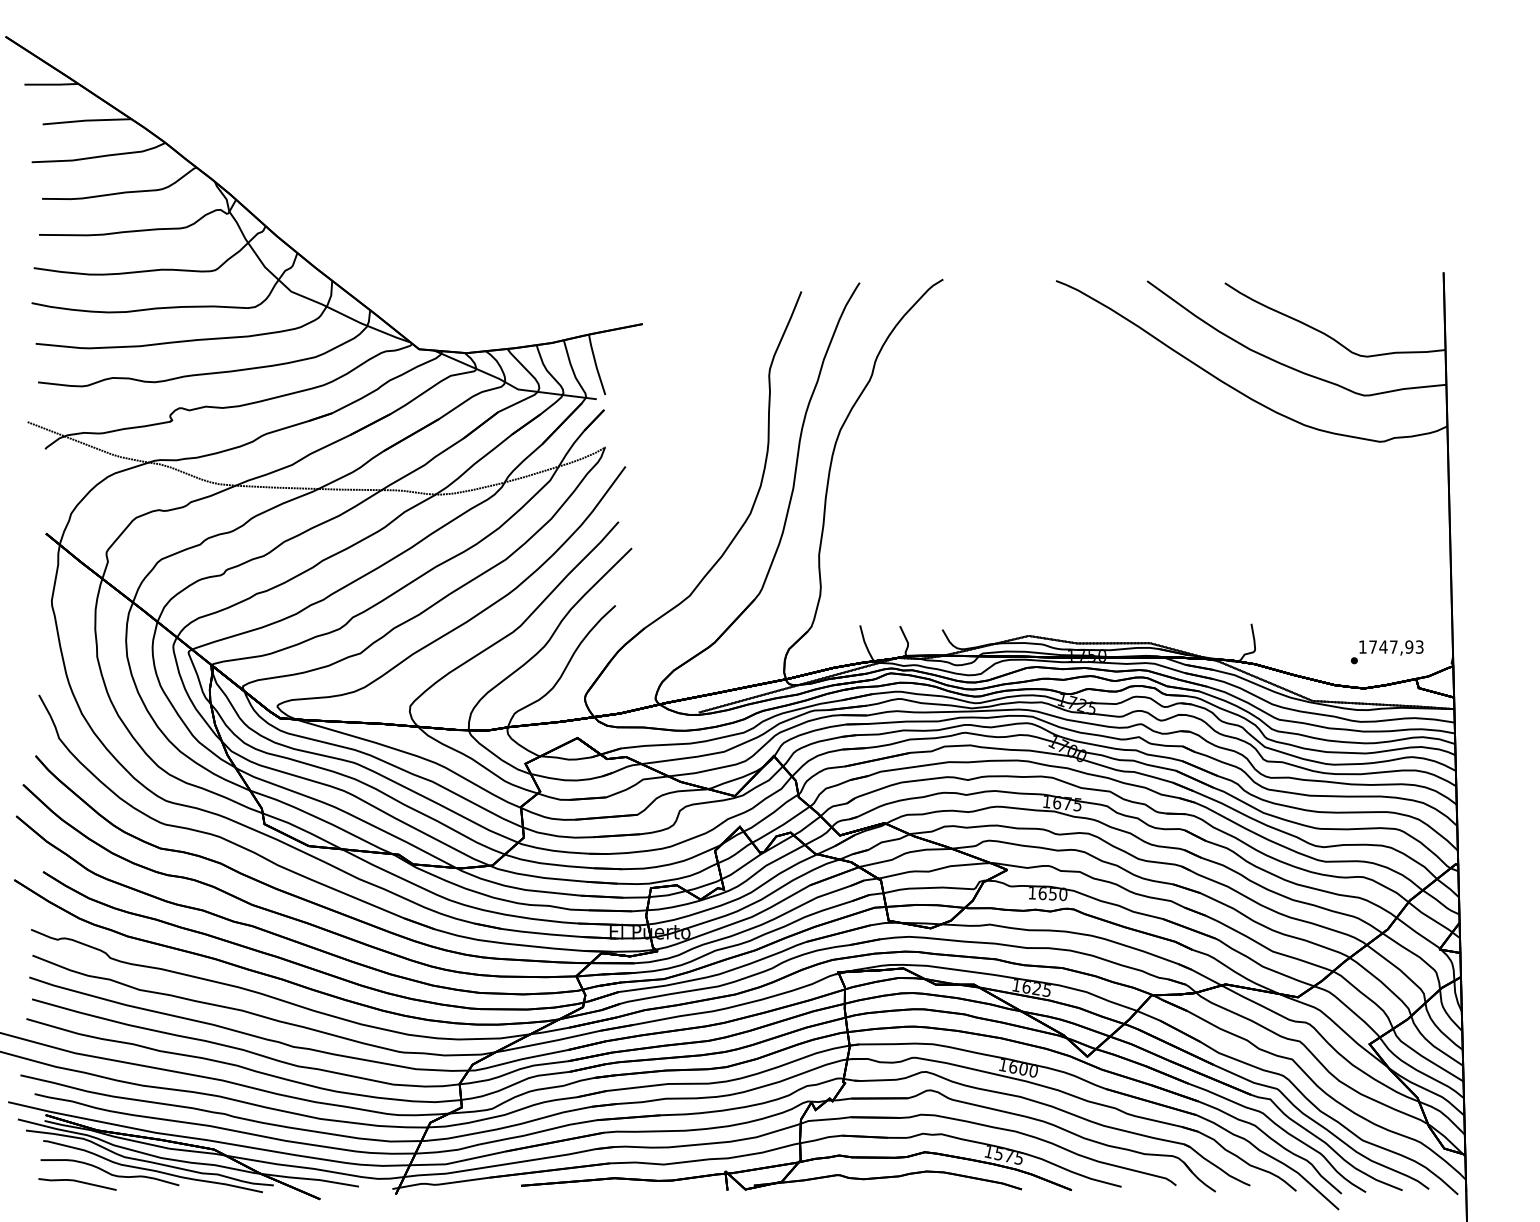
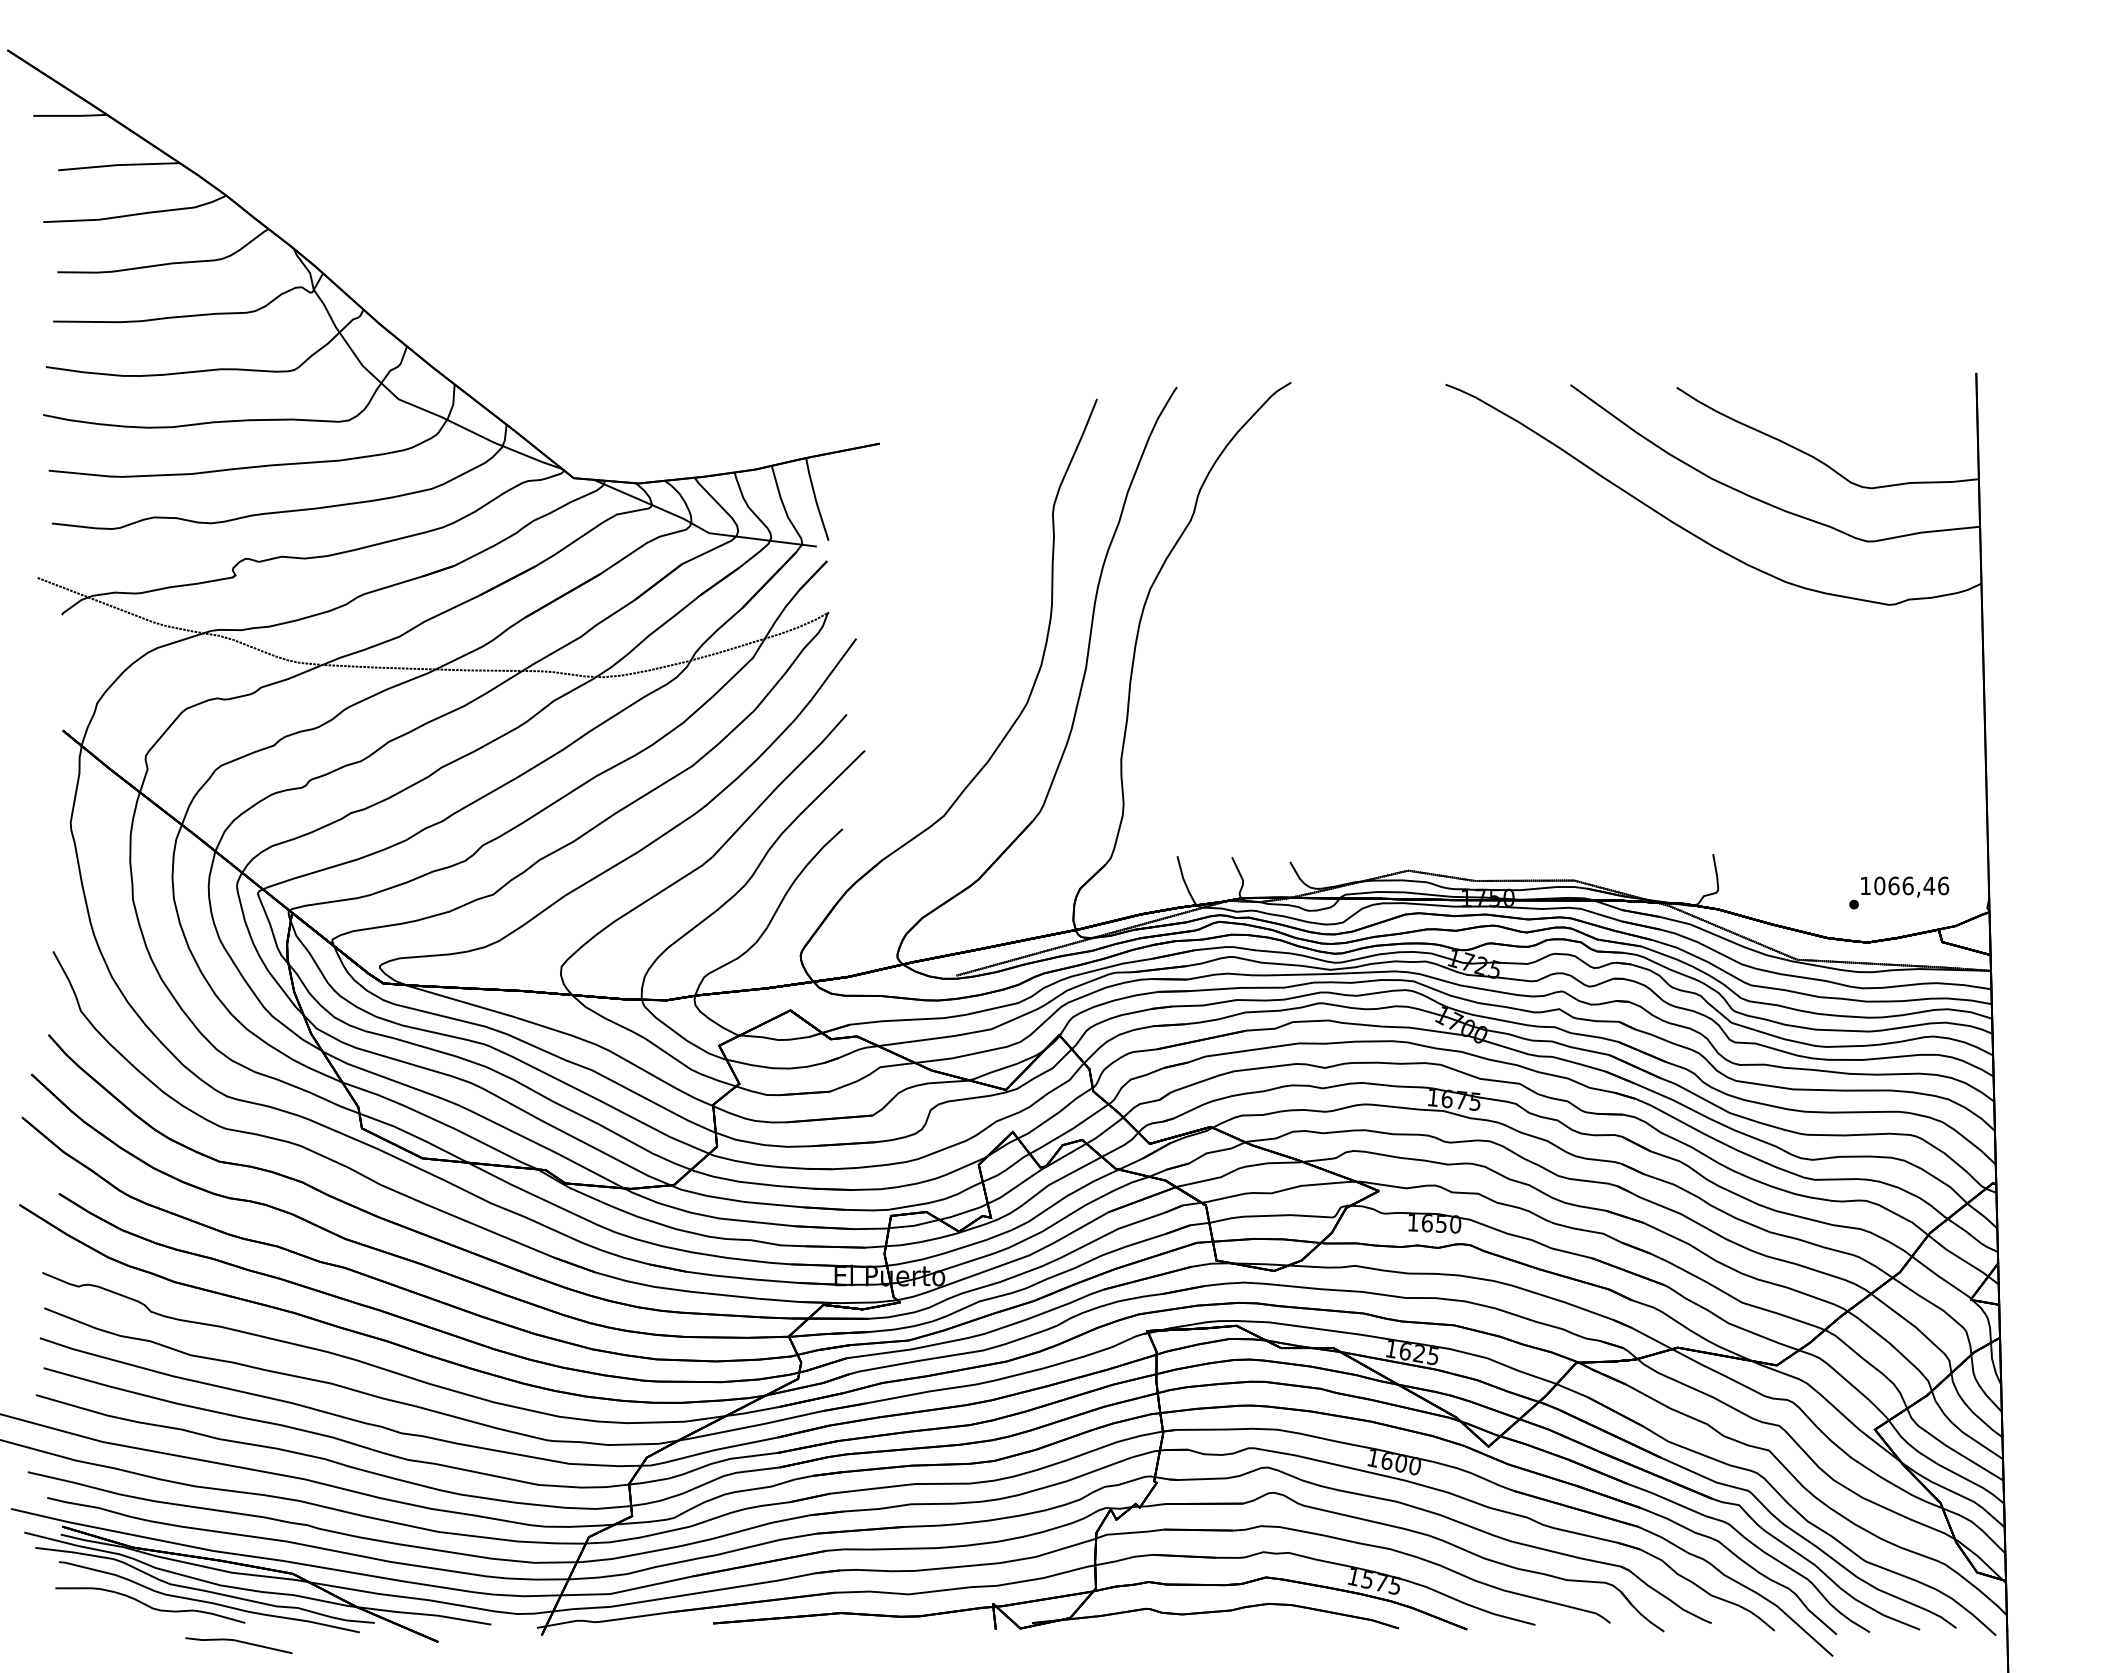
text: (1396, 646) -> (1911, 885), 1747,93 -> 1066,46
line: (77, 1182) -> (238, 1642), moved

